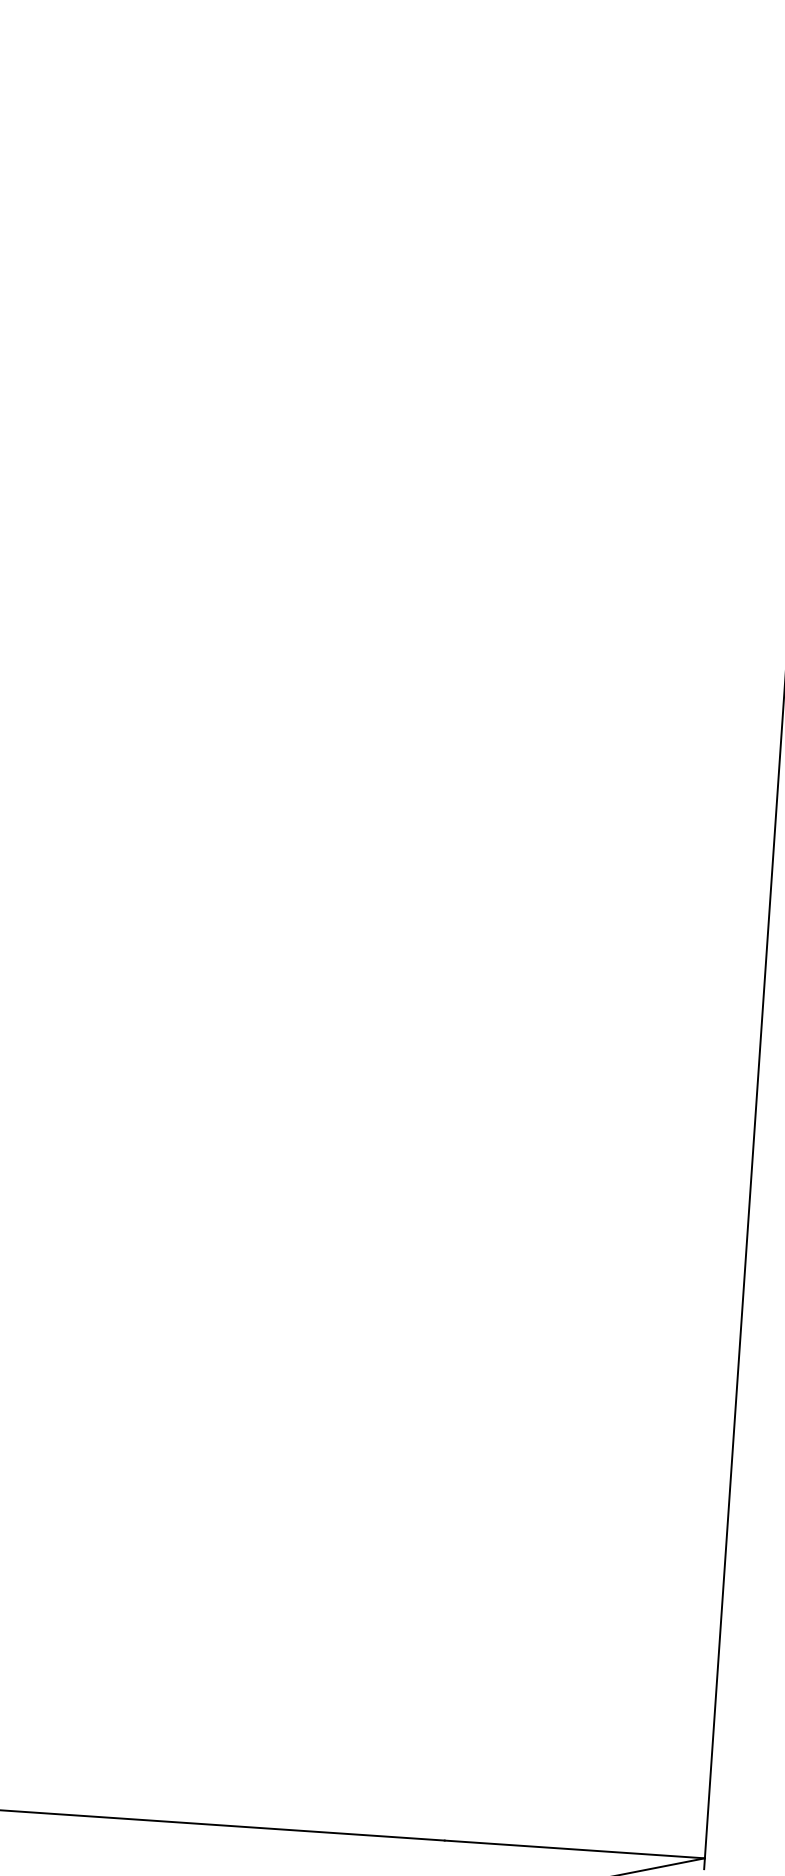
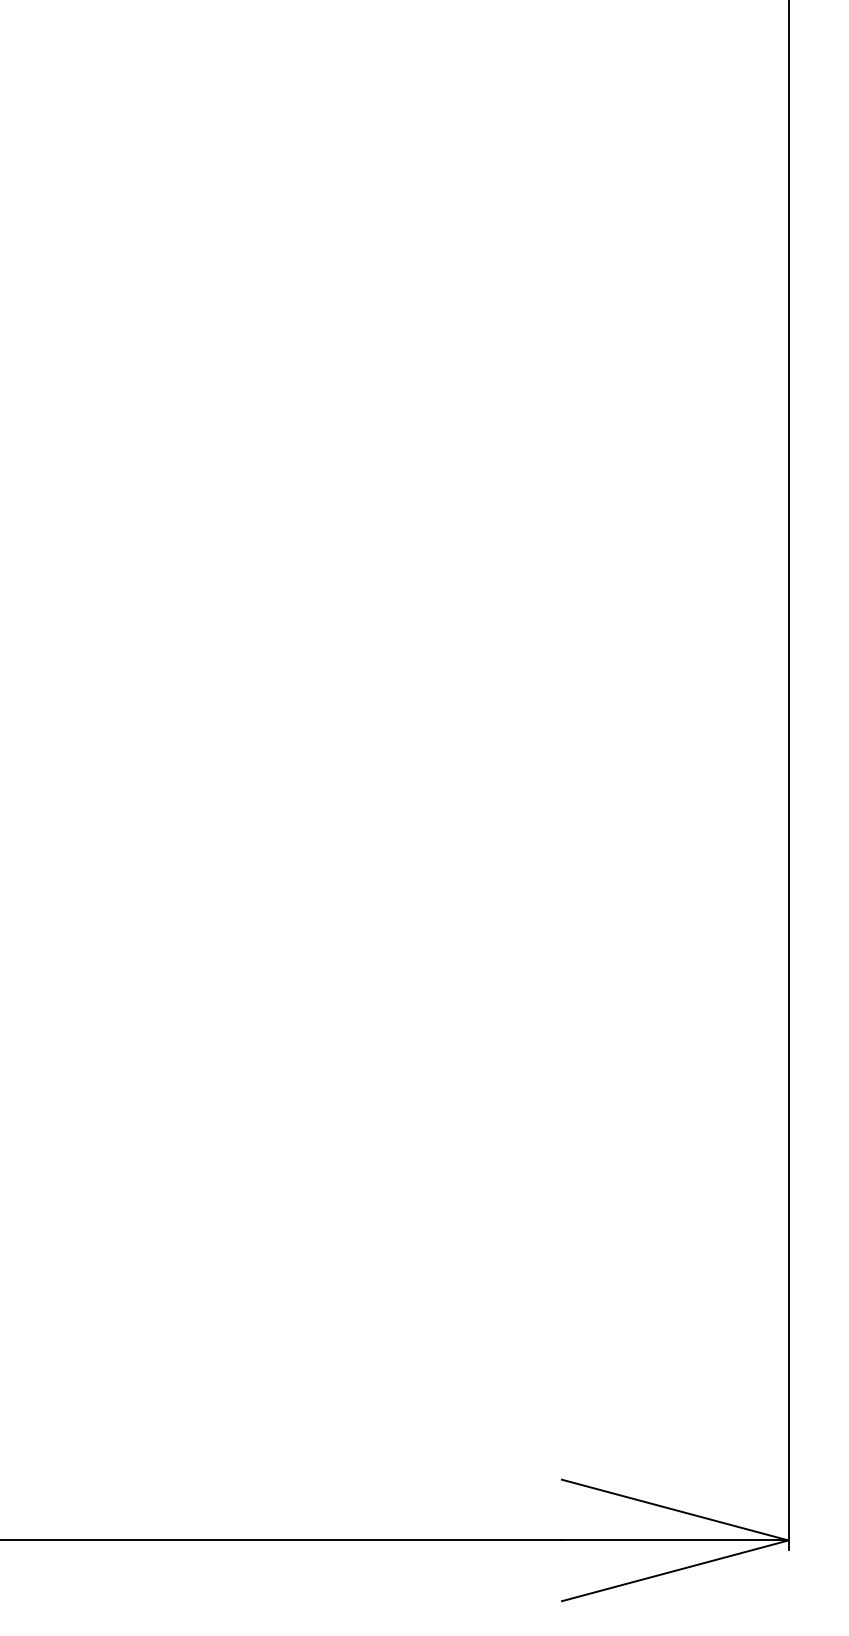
line: (576, 1813) -> (674, 1509), added

